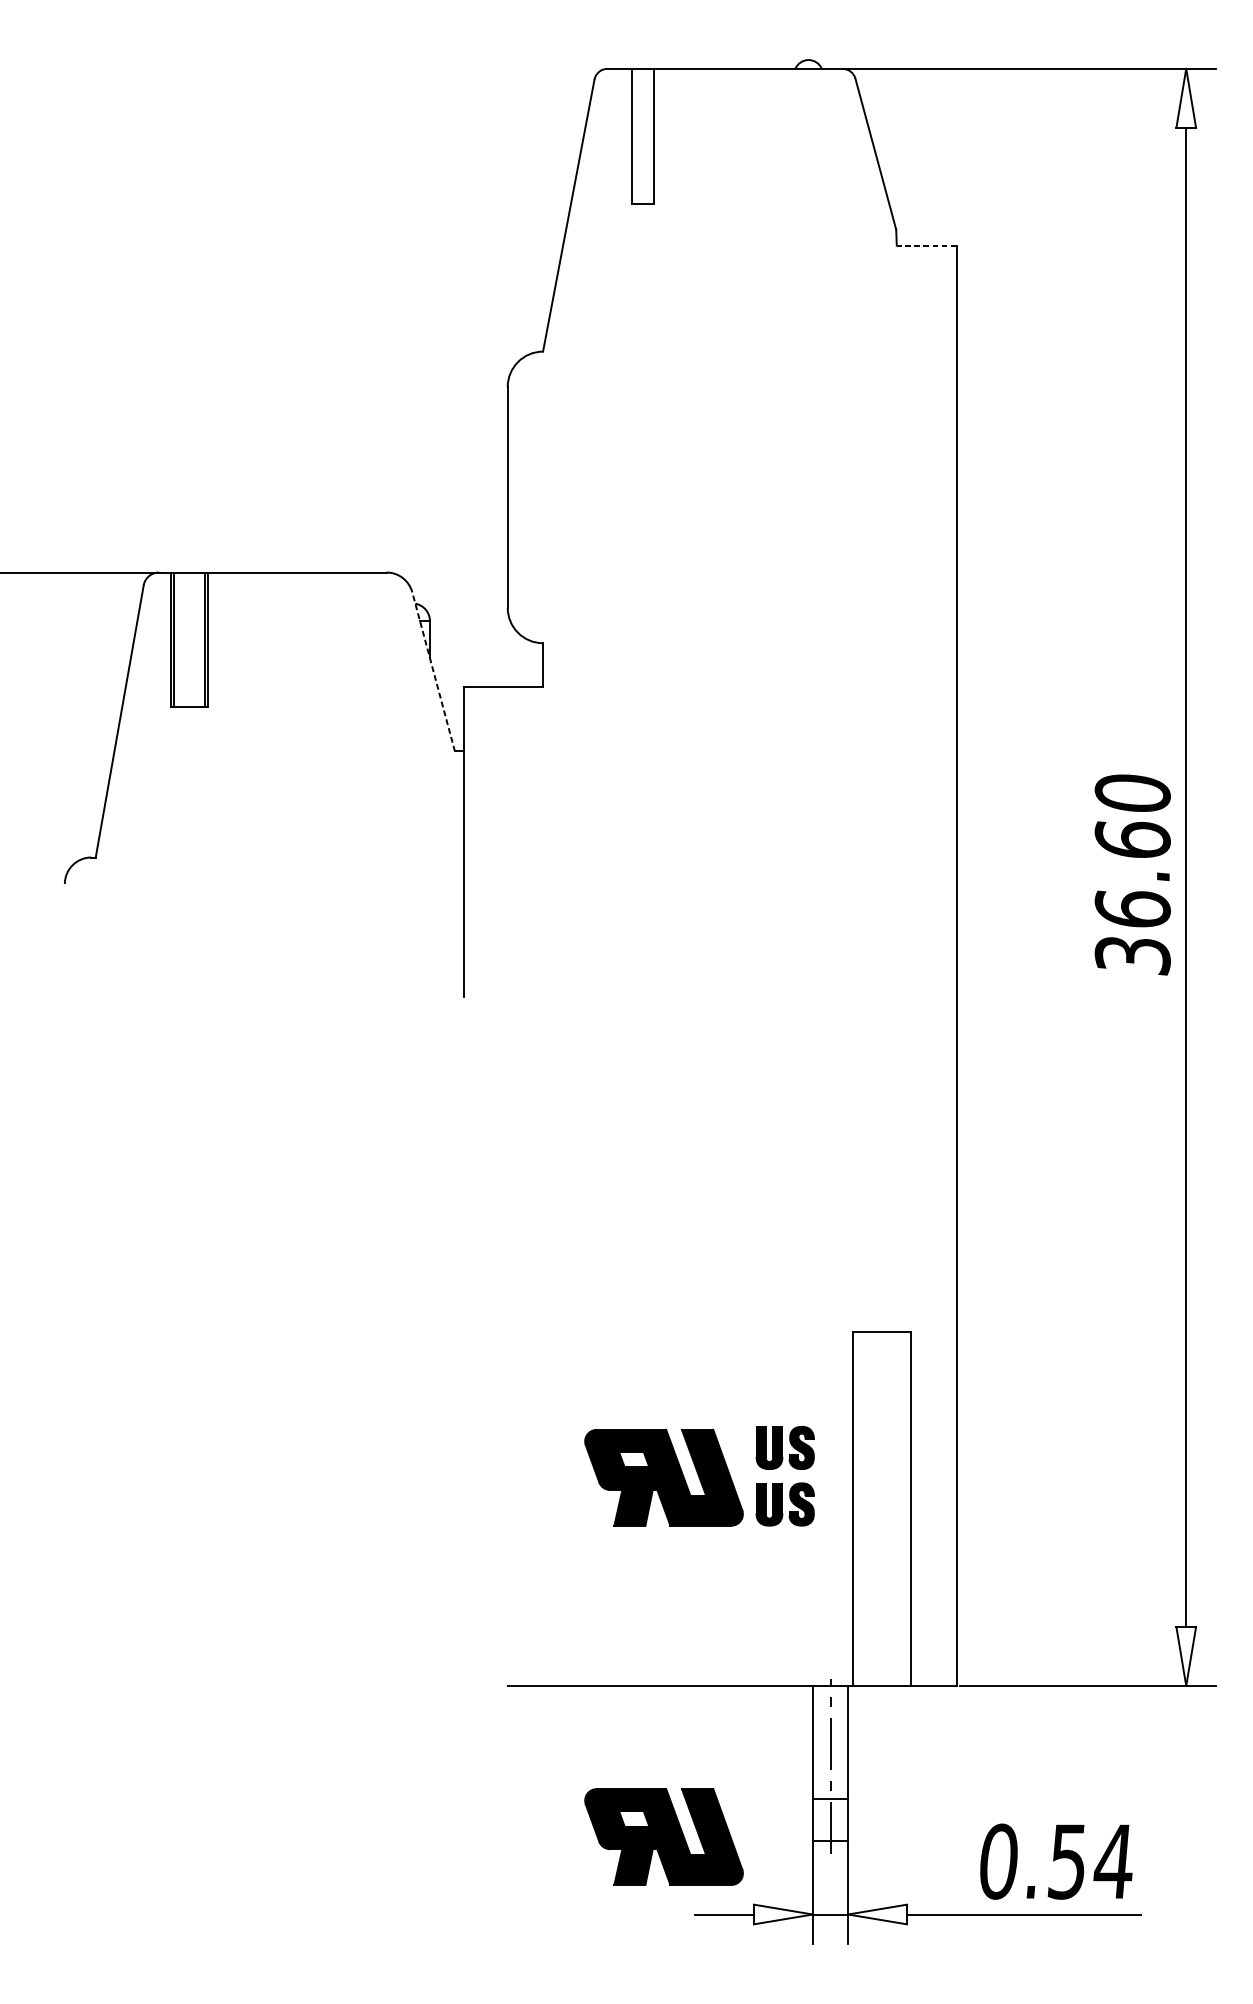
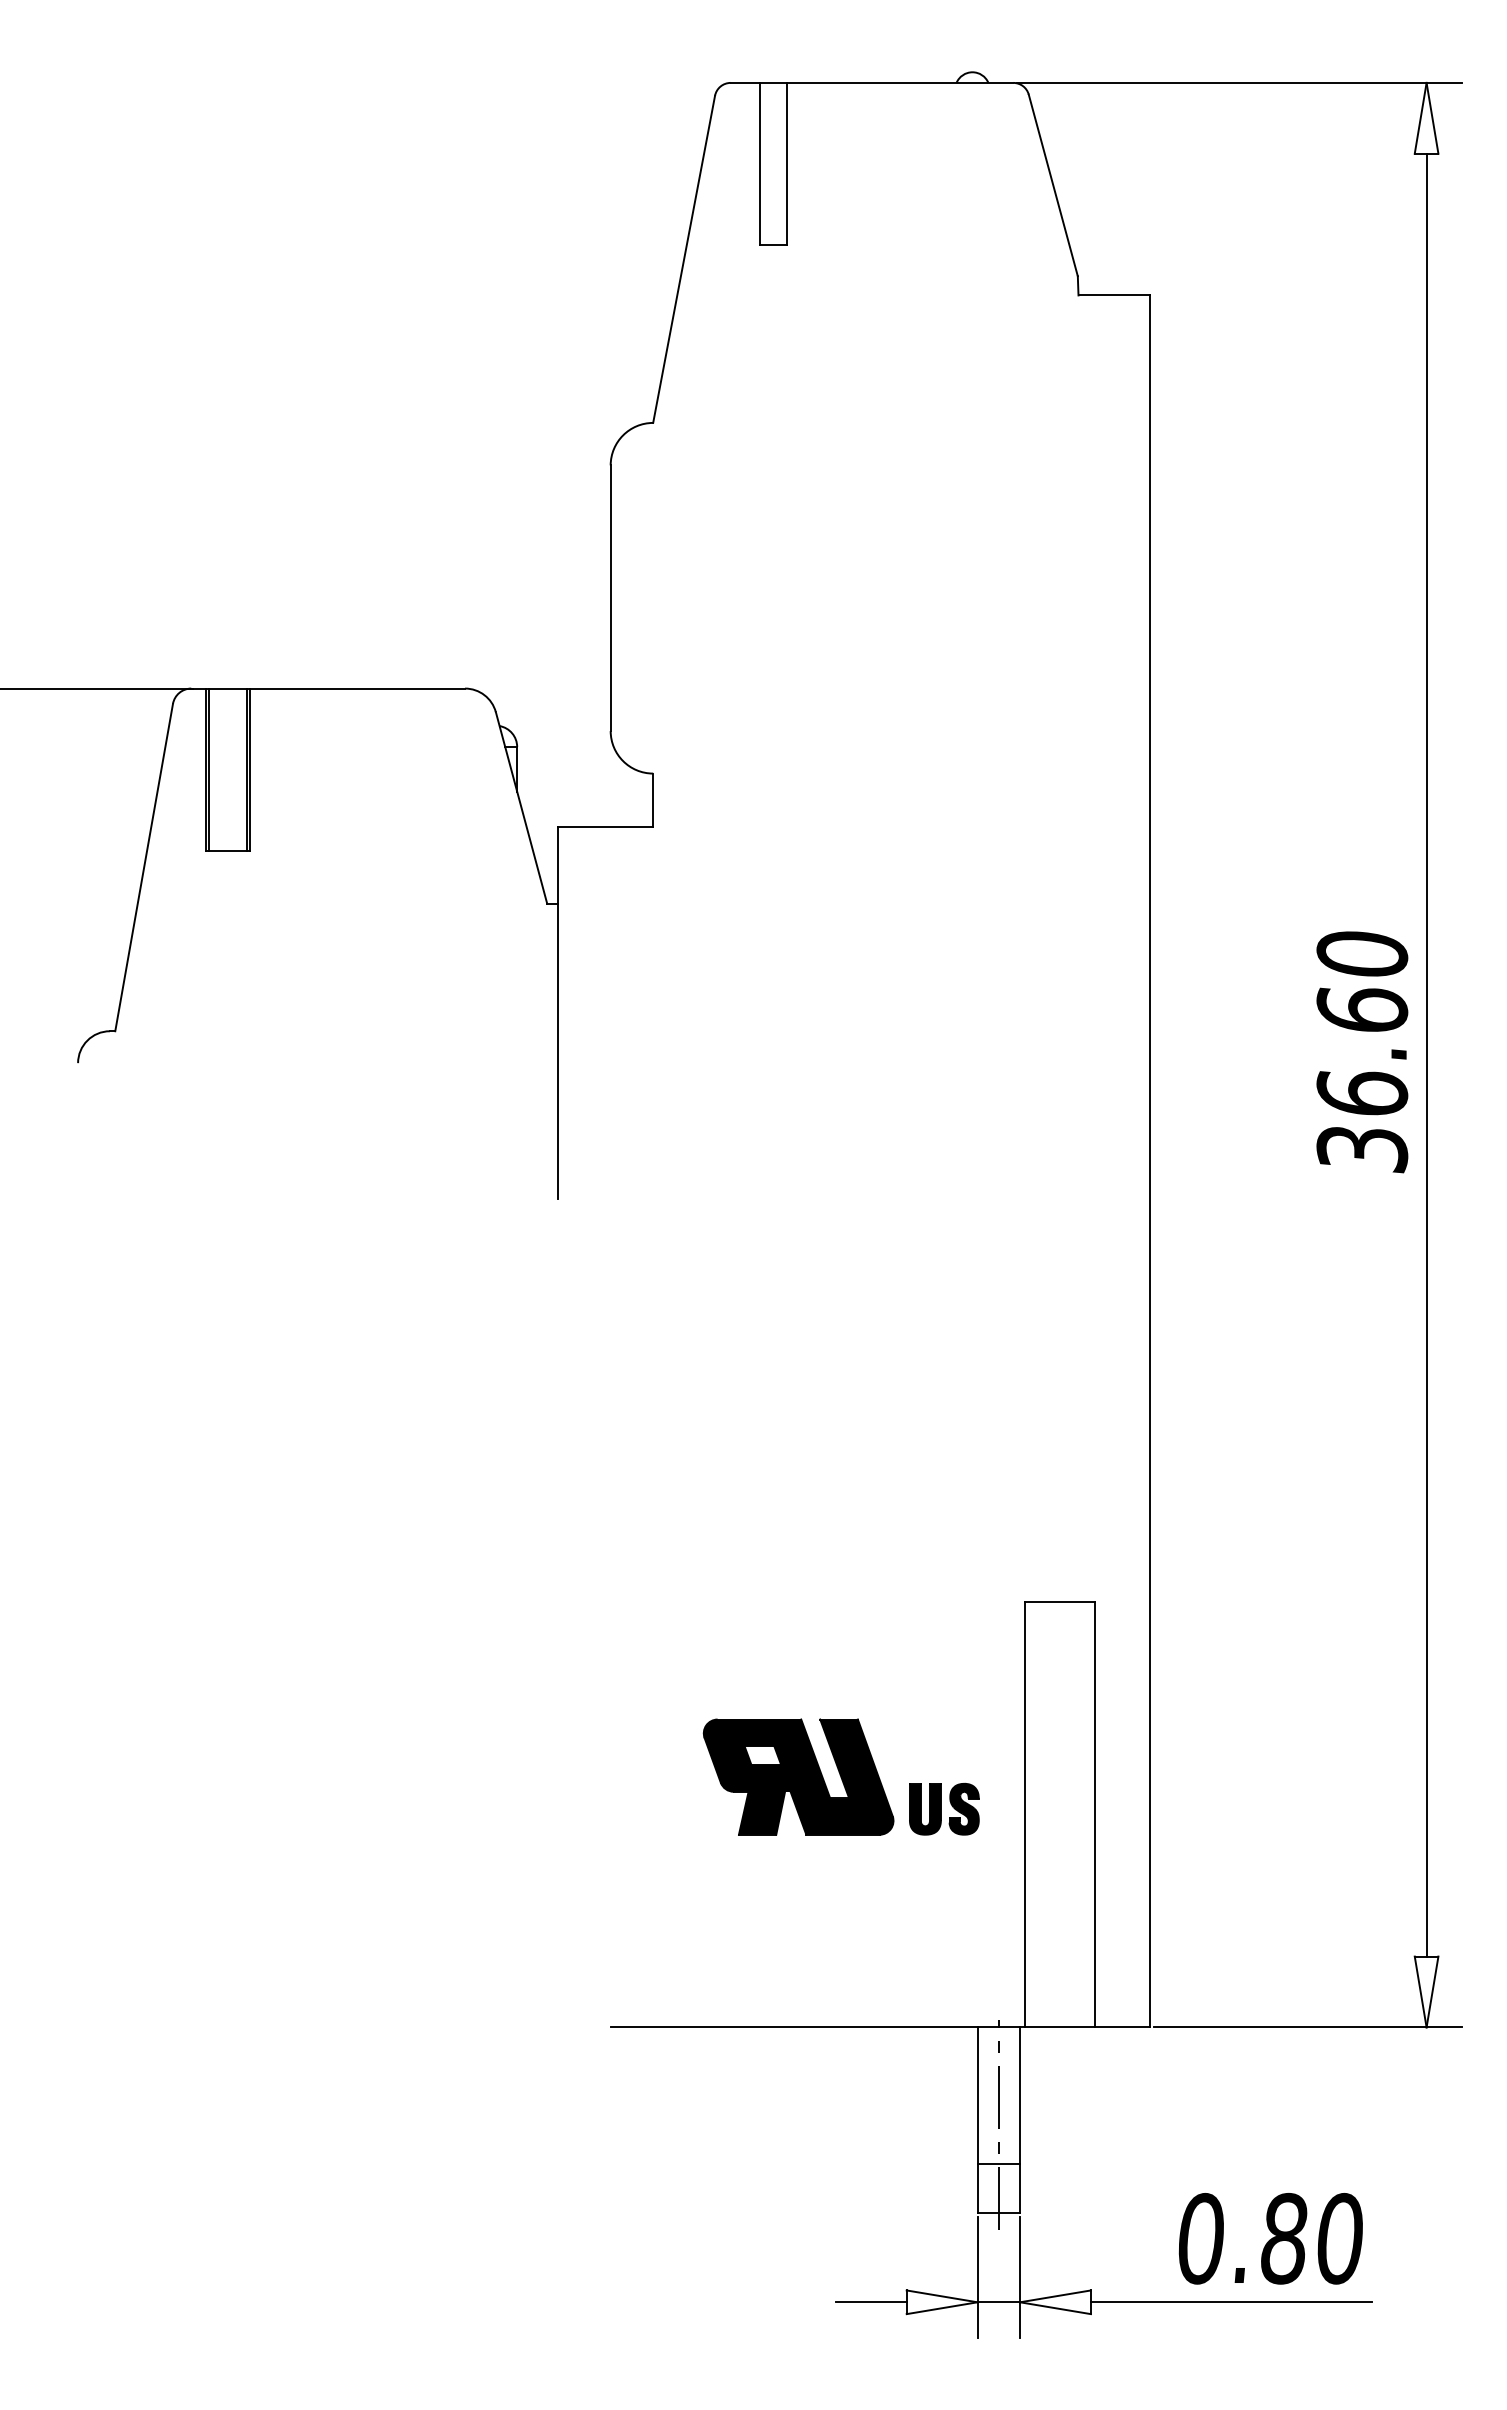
line: (926, 245) -> (1114, 295), dashed -> solid
line: (433, 671) -> (521, 807), dashed -> solid
part: (785, 1447) -> (944, 1740), removed
part: (663, 1836) -> (798, 2208), removed
text: (1090, 1861) -> (1311, 2238), 0.54 -> 0.80

